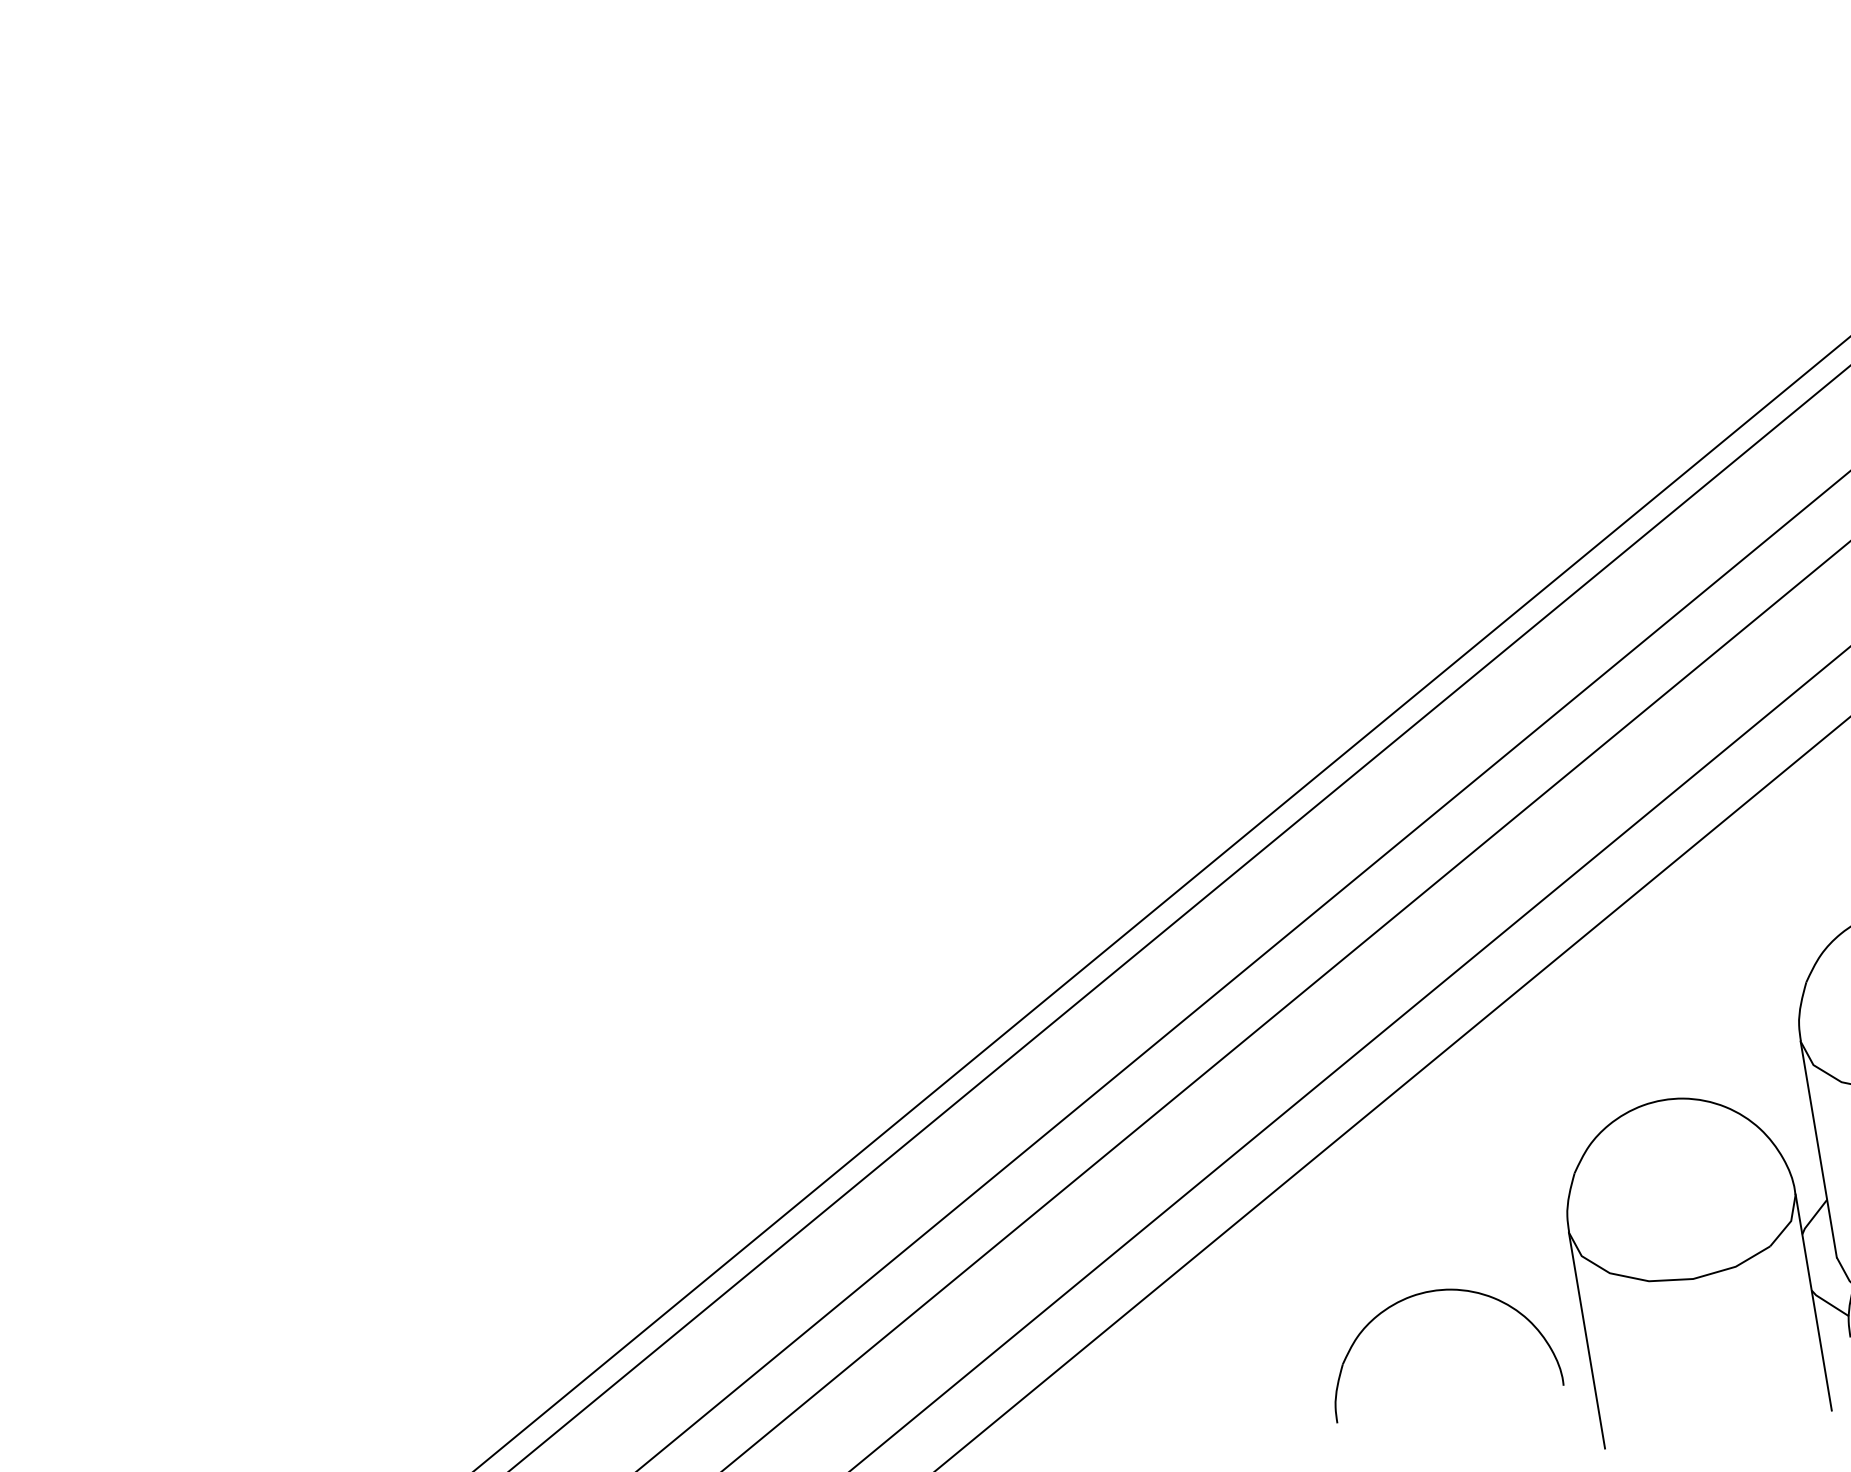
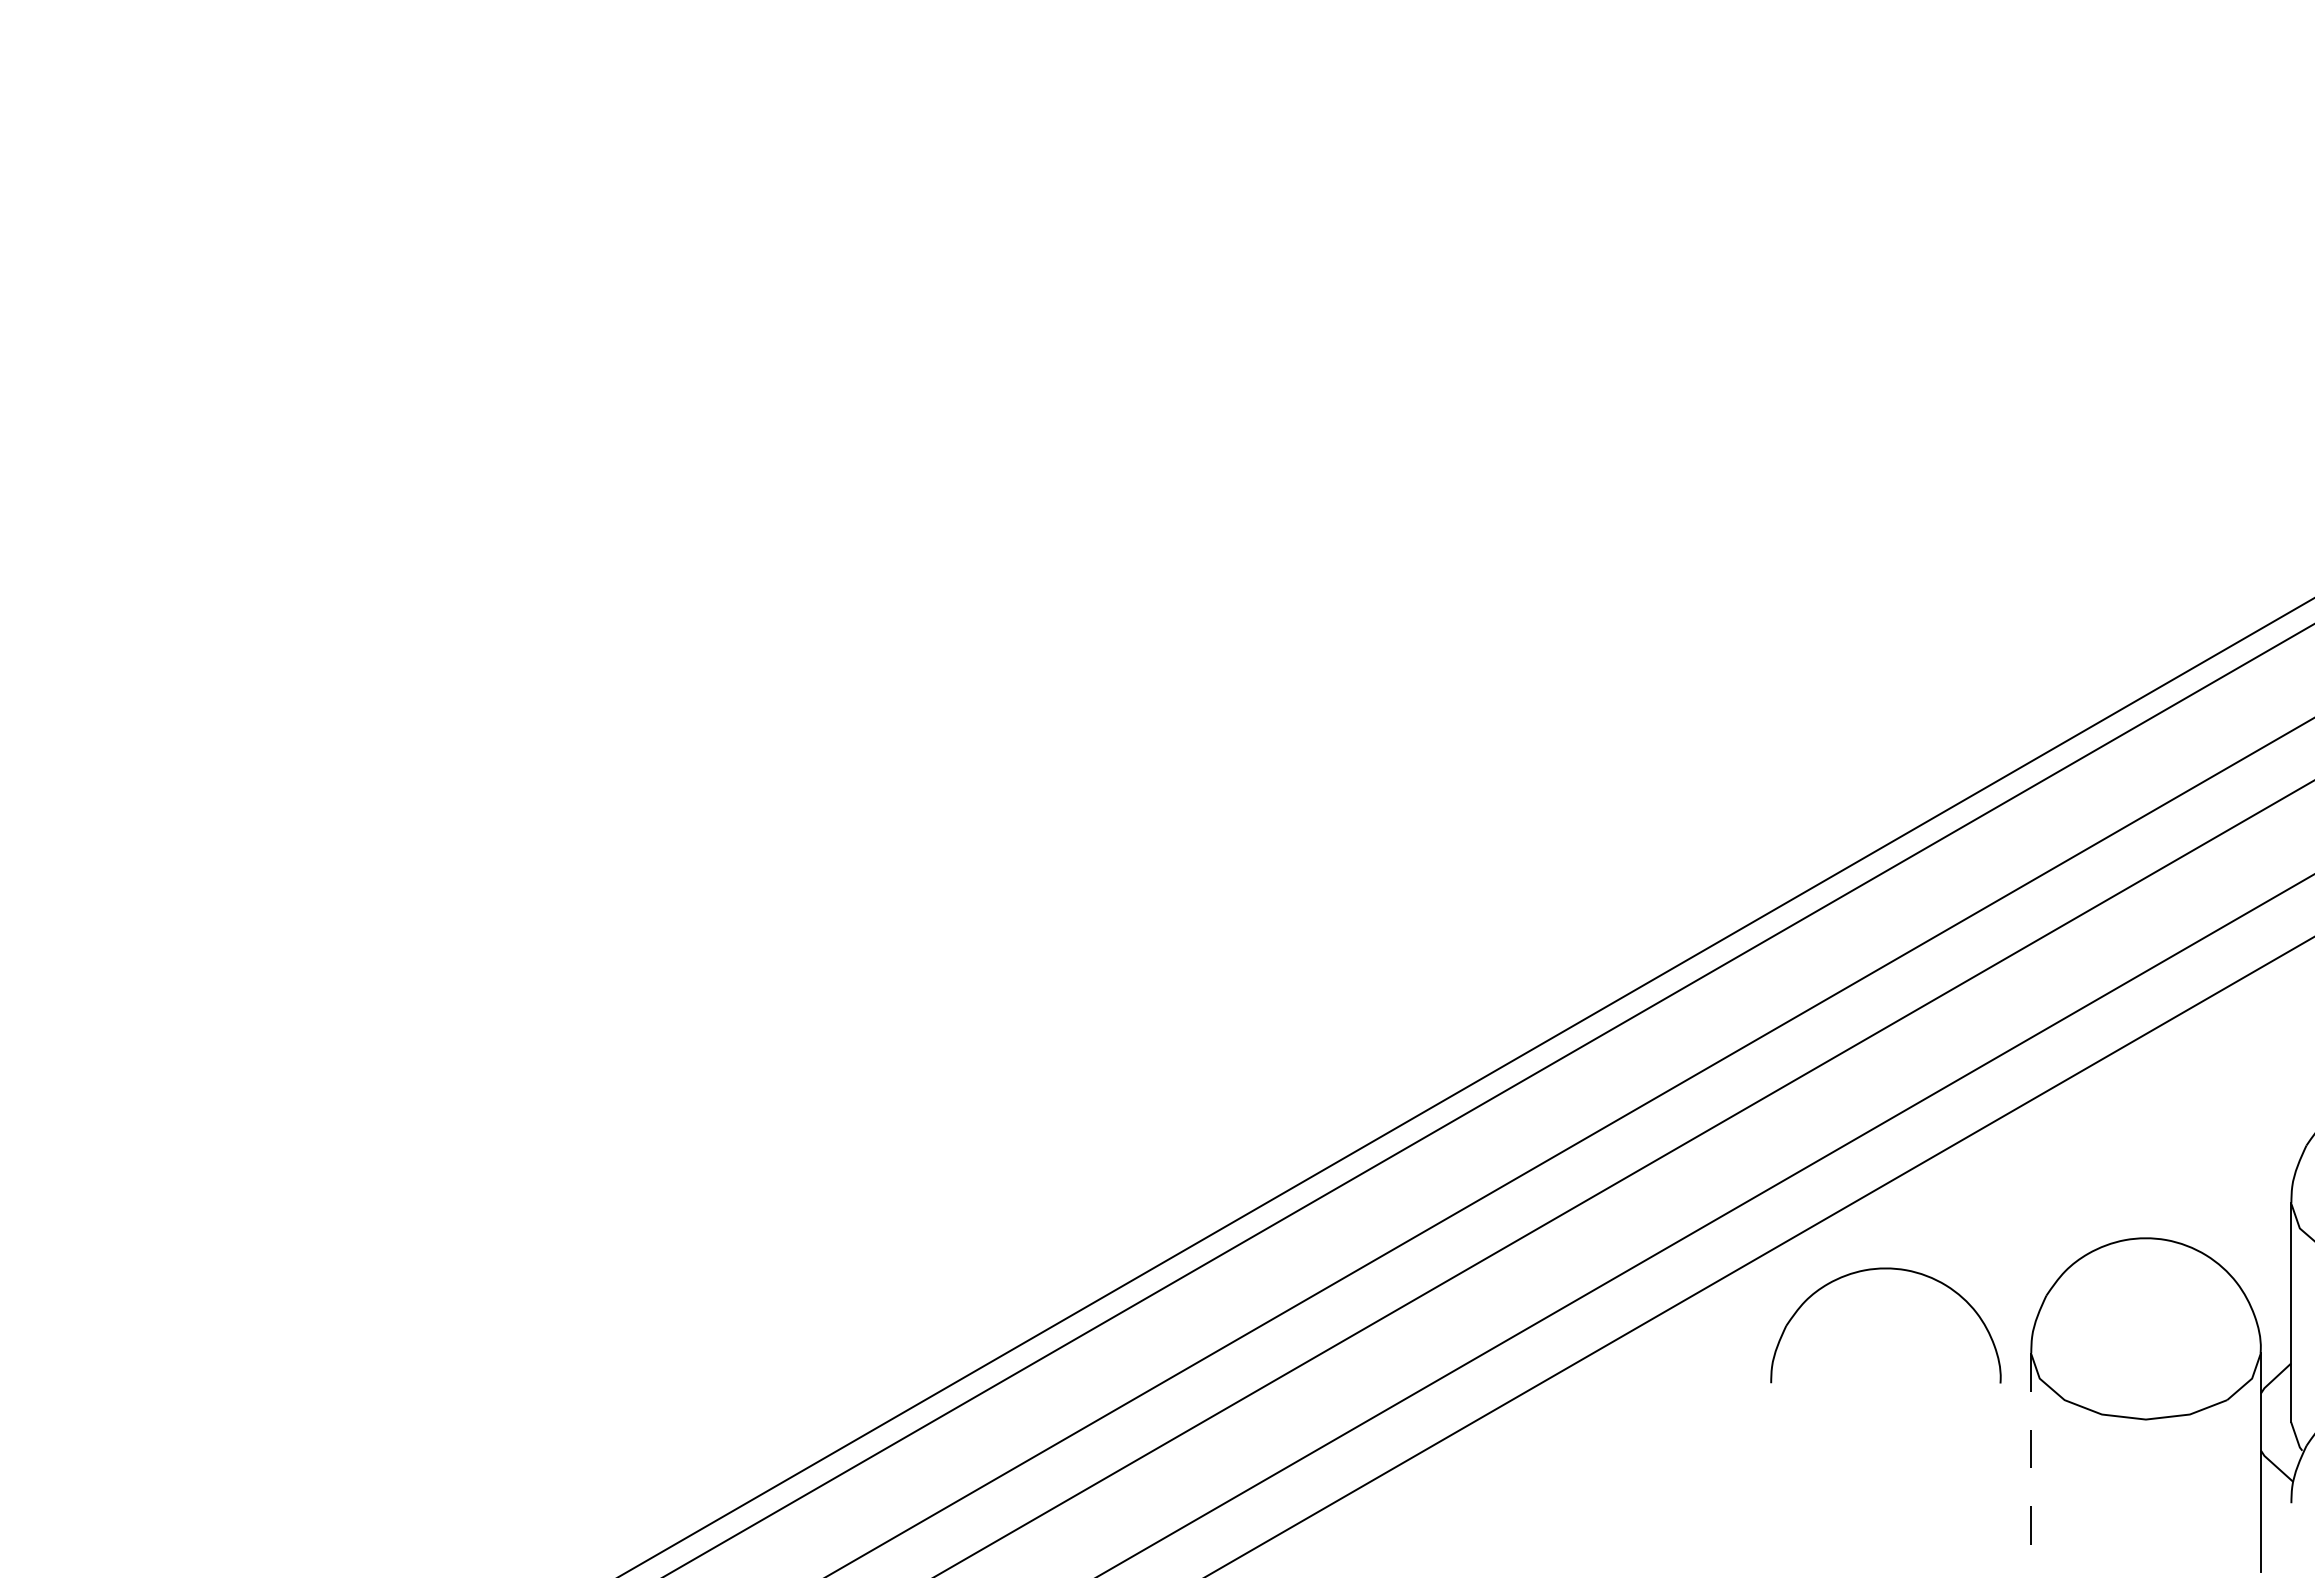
part: (1431, 1292) -> (1885, 1269), moved
line: (1586, 1340) -> (2030, 1462), solid -> dashed

